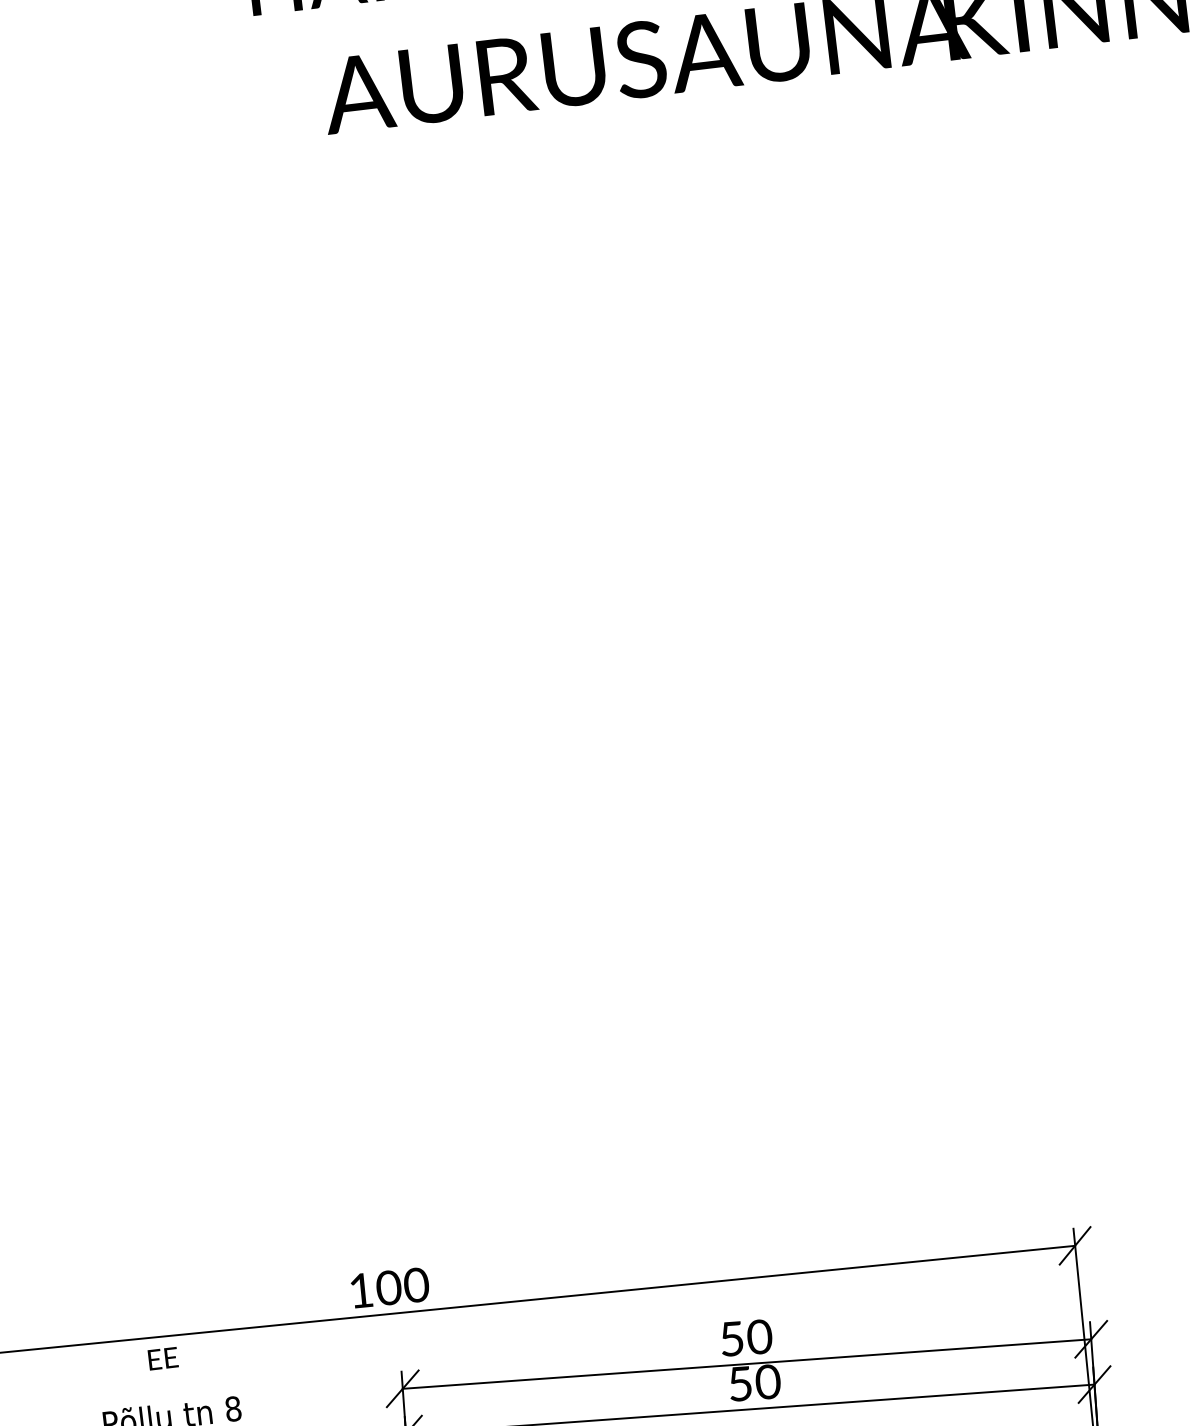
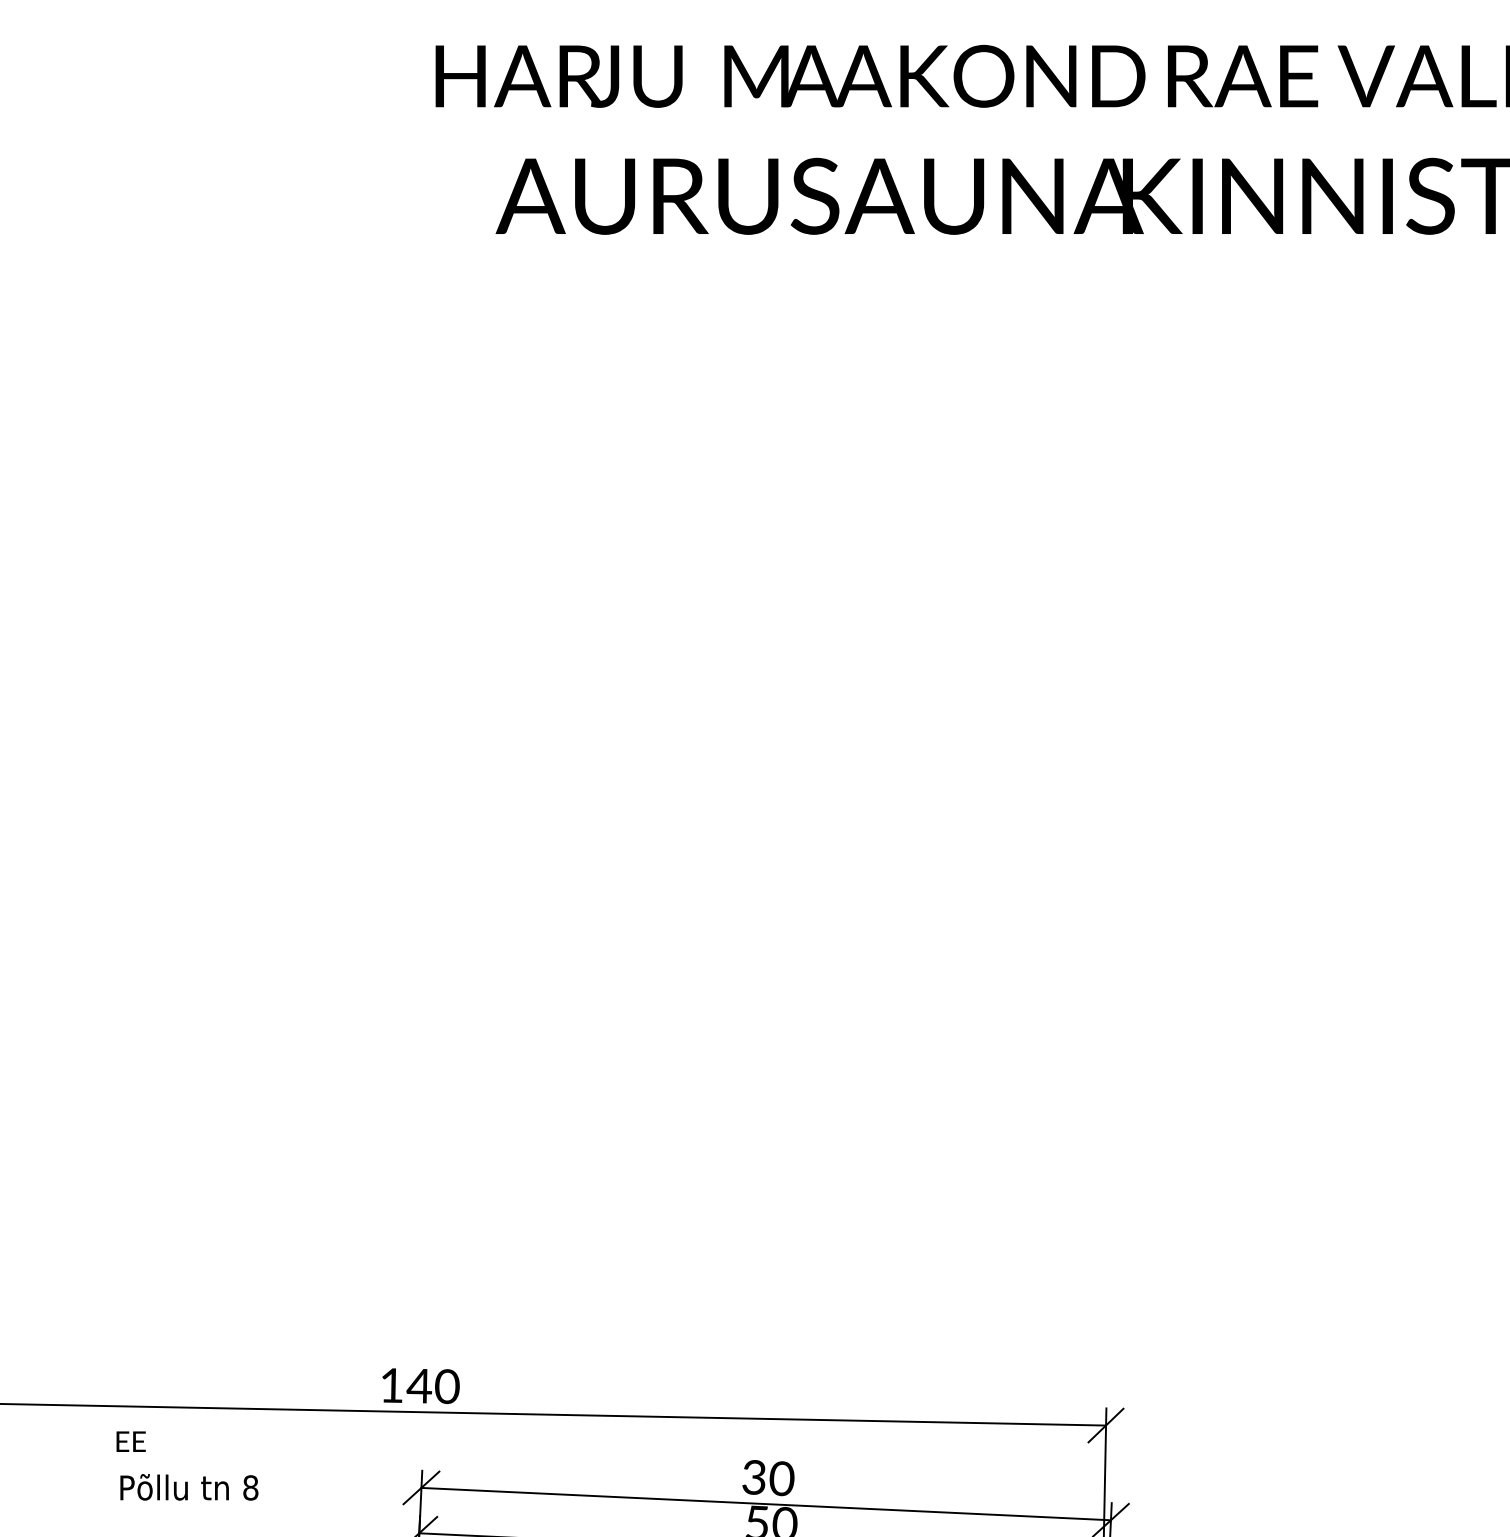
text: (388, 1287) -> (419, 1385), 100 -> 140
text: (731, 1339) -> (753, 1477), 50 -> 30
text: (162, 1358) -> (130, 1441), moved

